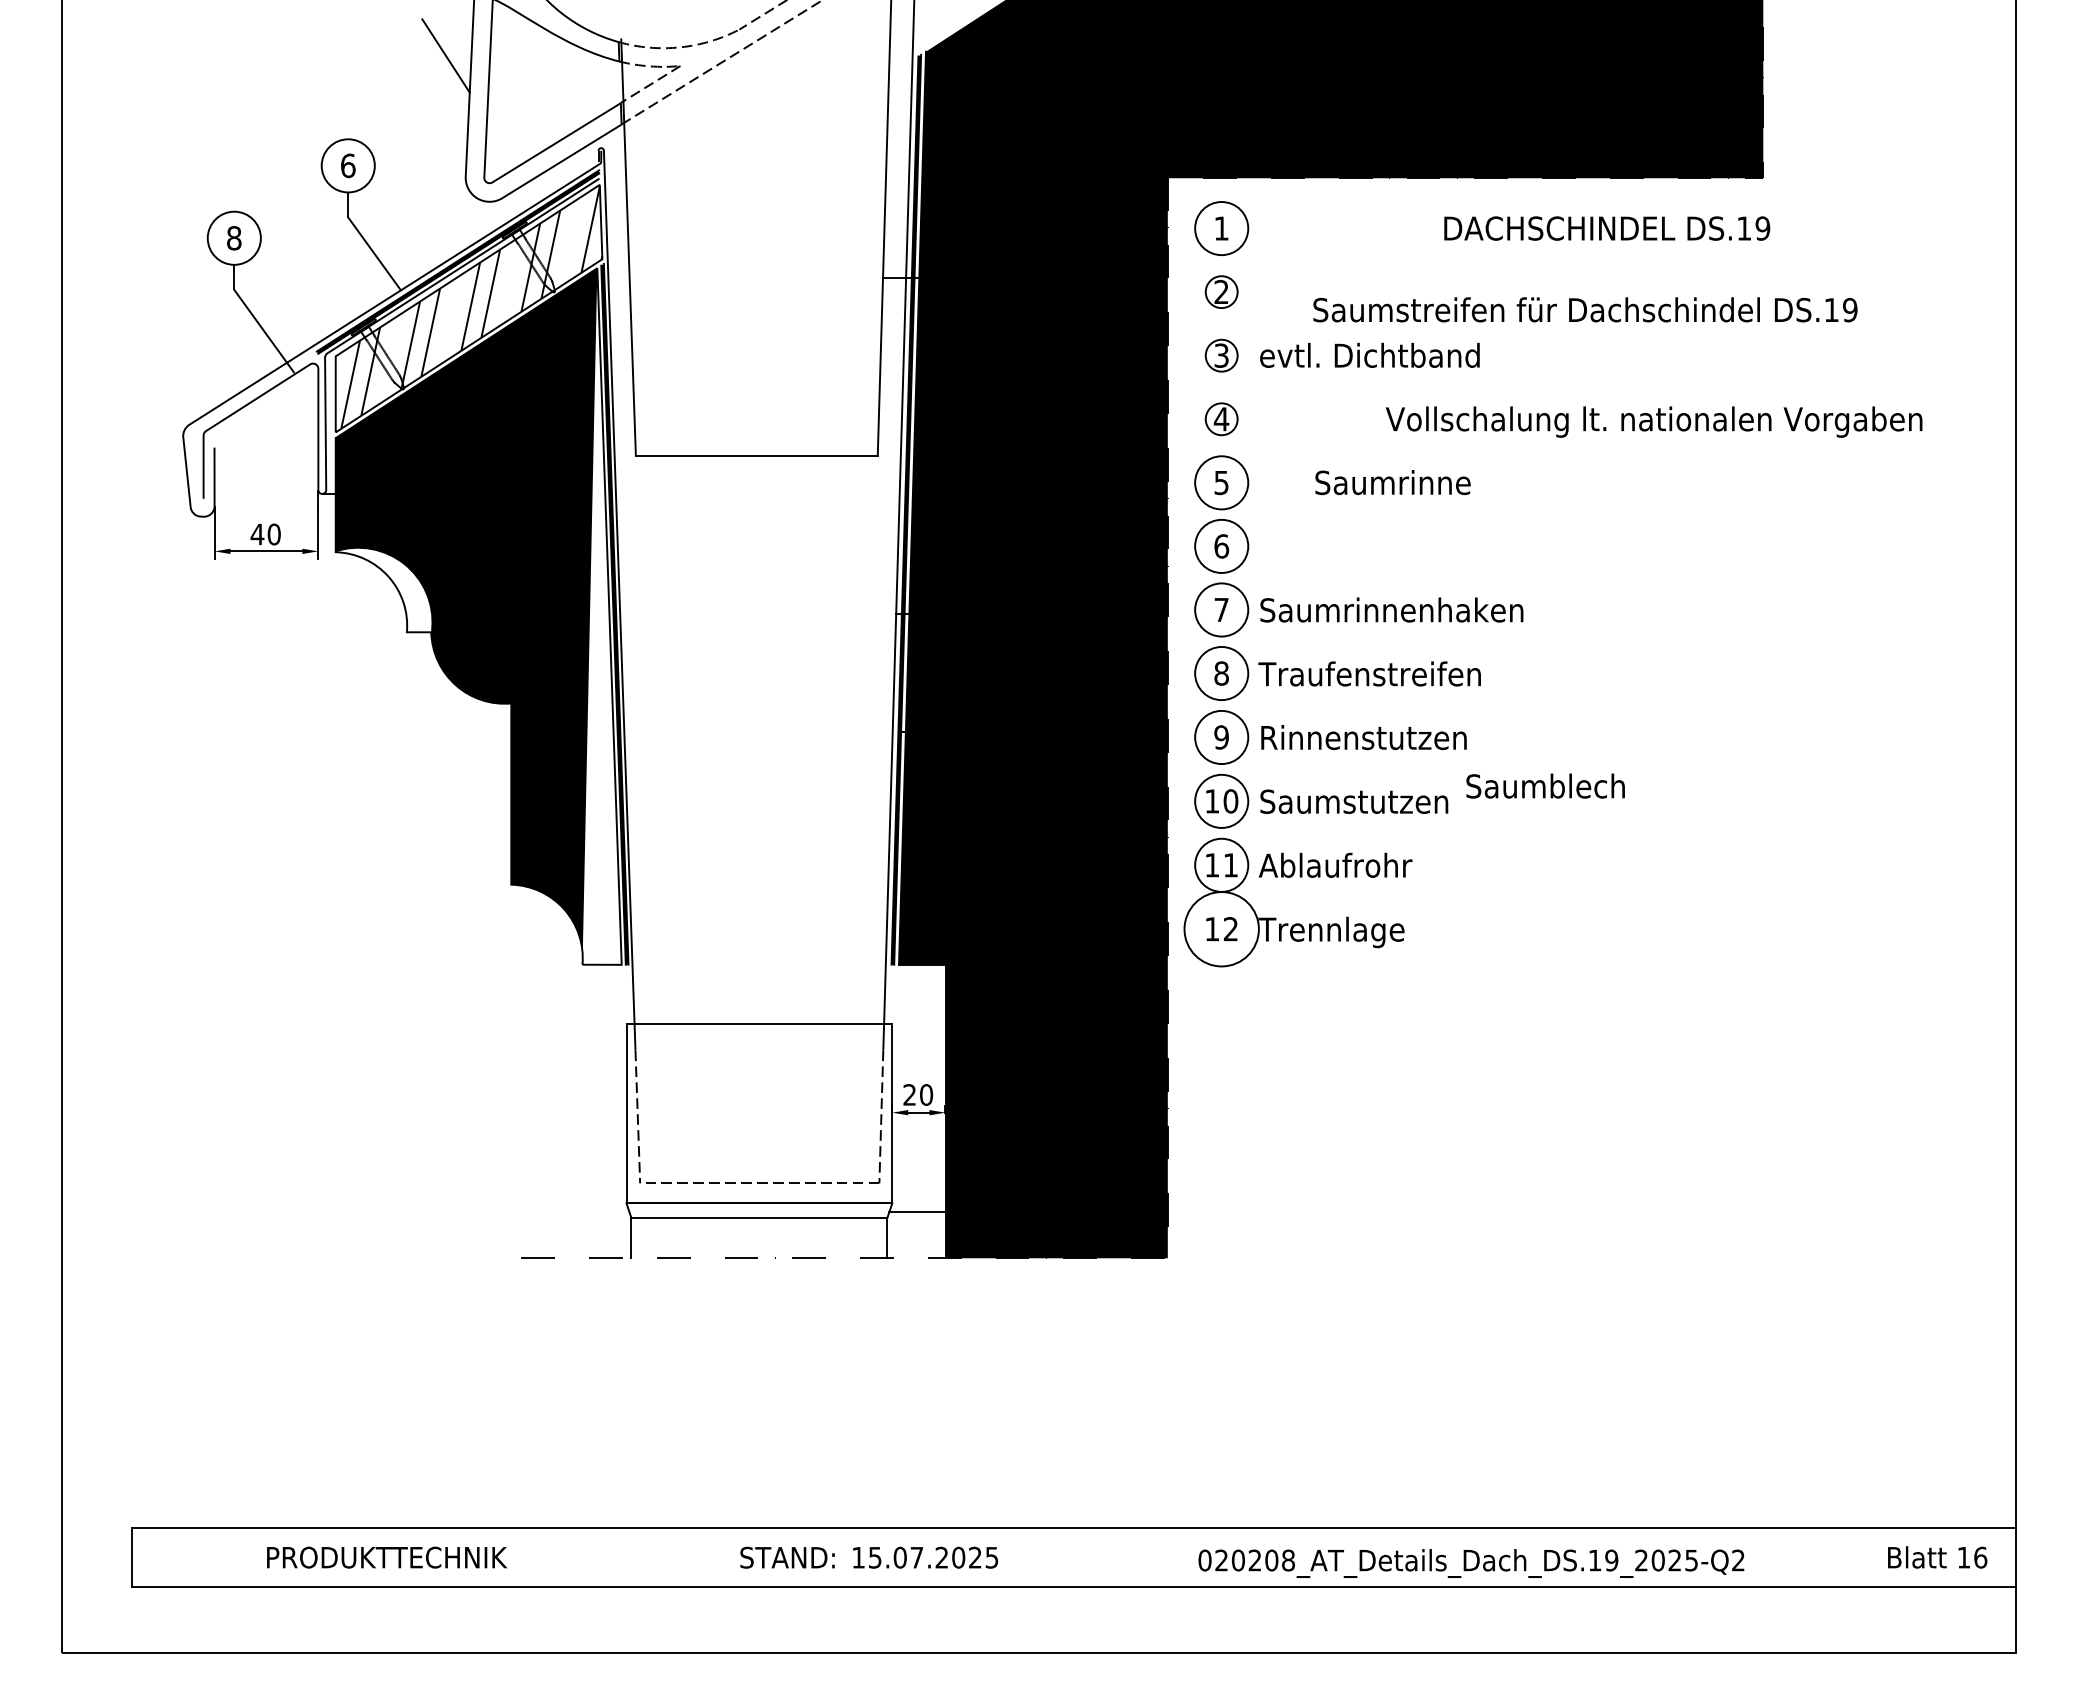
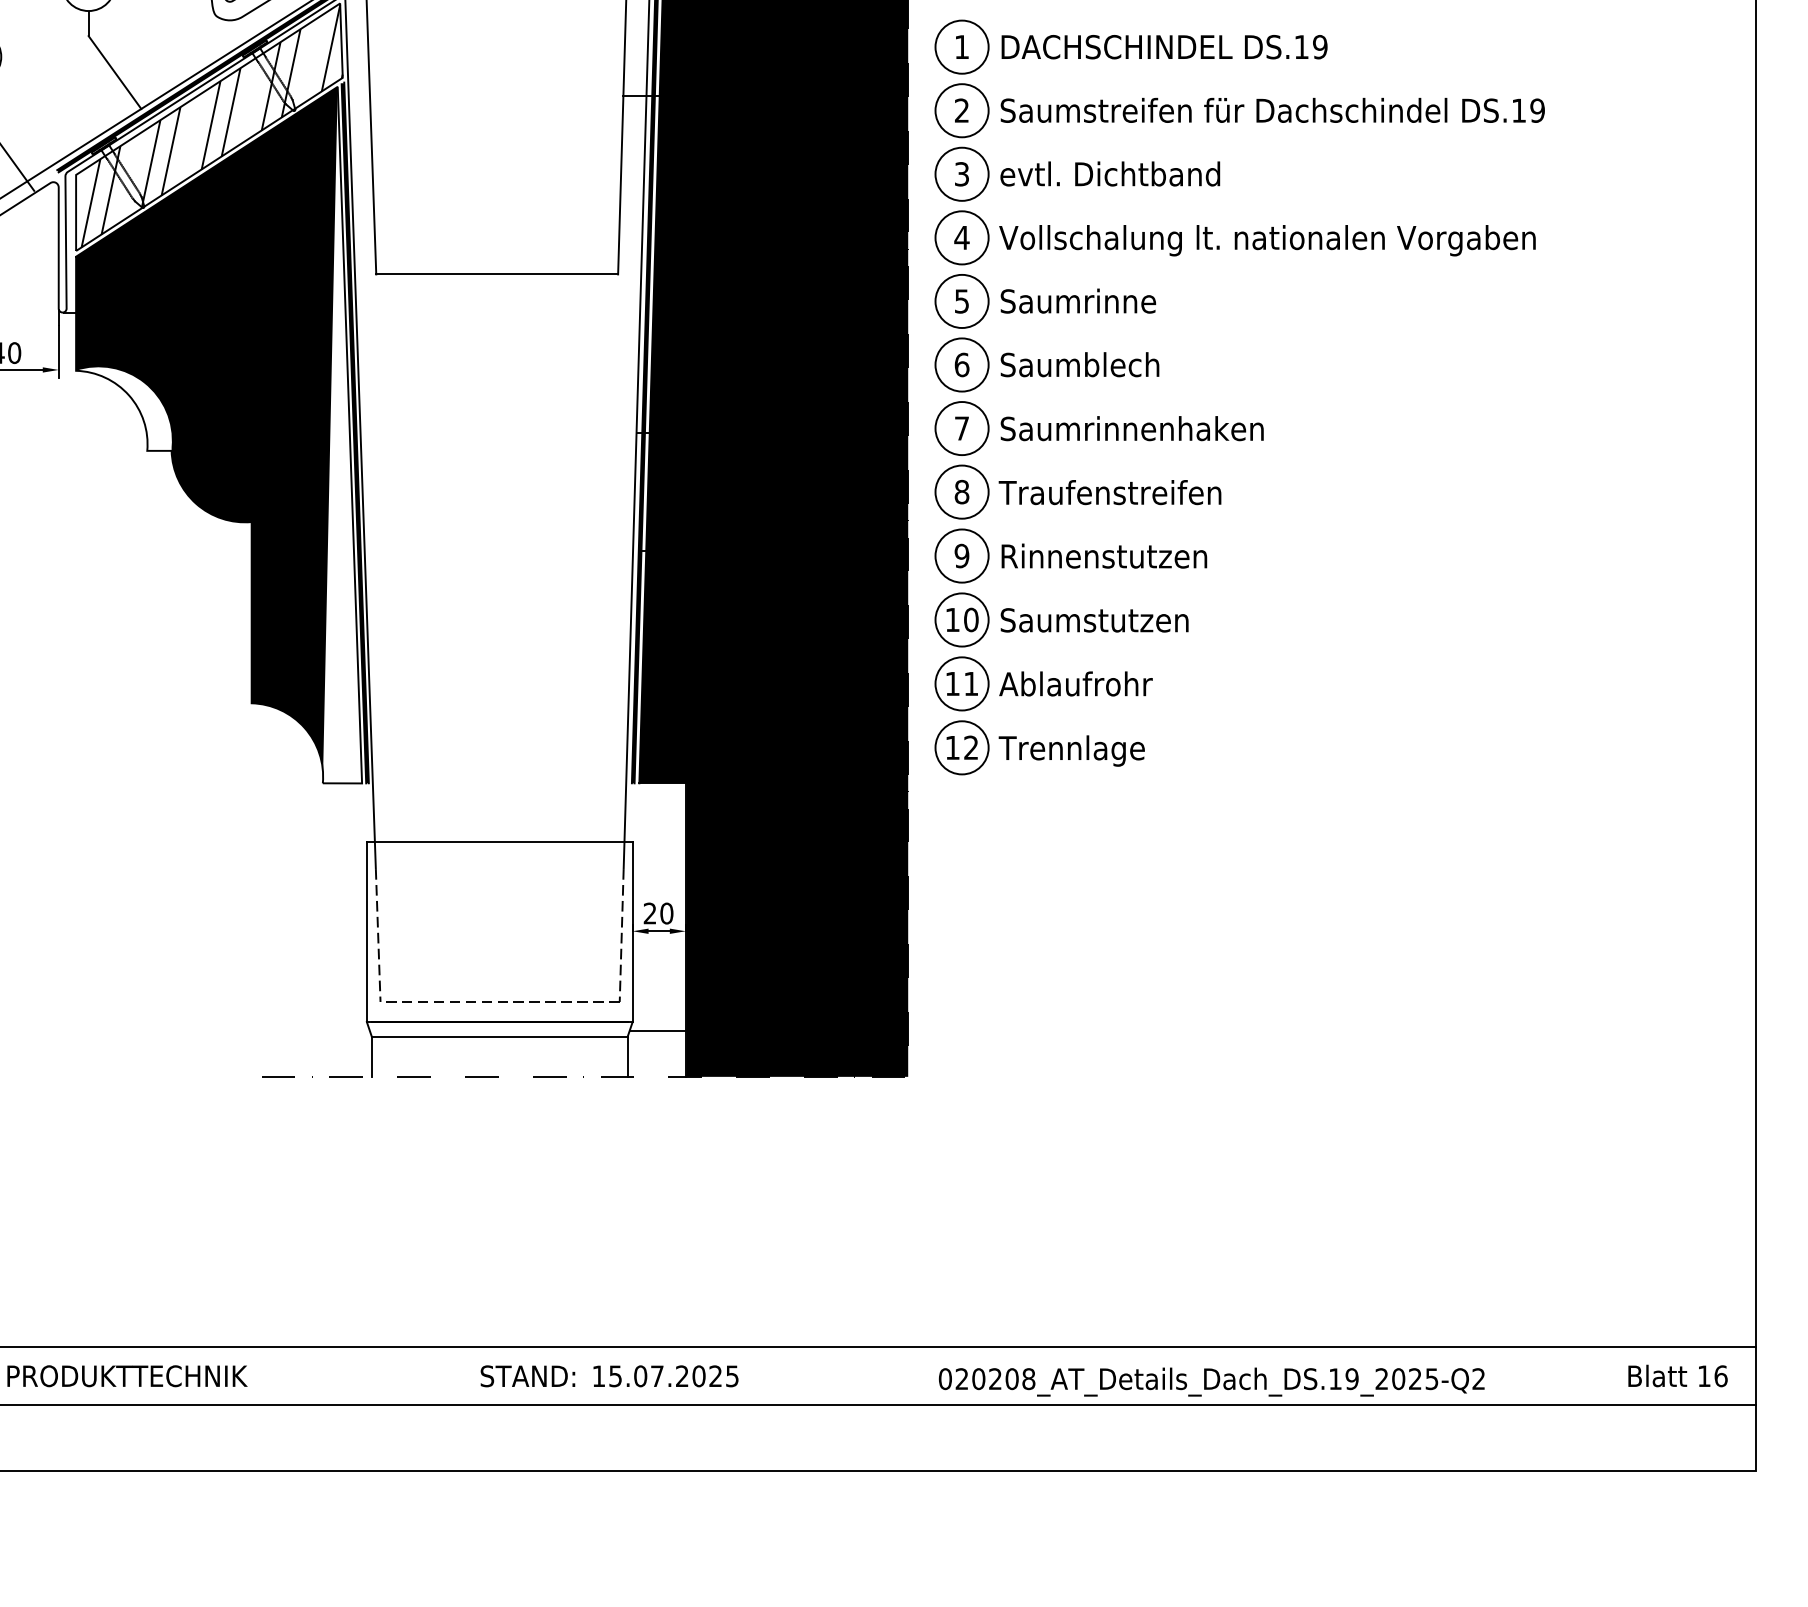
text: (1607, 228) -> (1164, 47), moved
circle: (1221, 291) -> (961, 110), size x1.67
text: (1585, 309) -> (1272, 110), moved
circle: (1221, 355) -> (961, 174), size x1.67
circle: (1221, 418) -> (961, 237), size x1.67
text: (1653, 421) -> (1266, 240), moved
text: (1392, 482) -> (1077, 301), moved
text: (1545, 785) -> (1079, 364), moved
circle: (1221, 928) -> (961, 747), size x0.71

